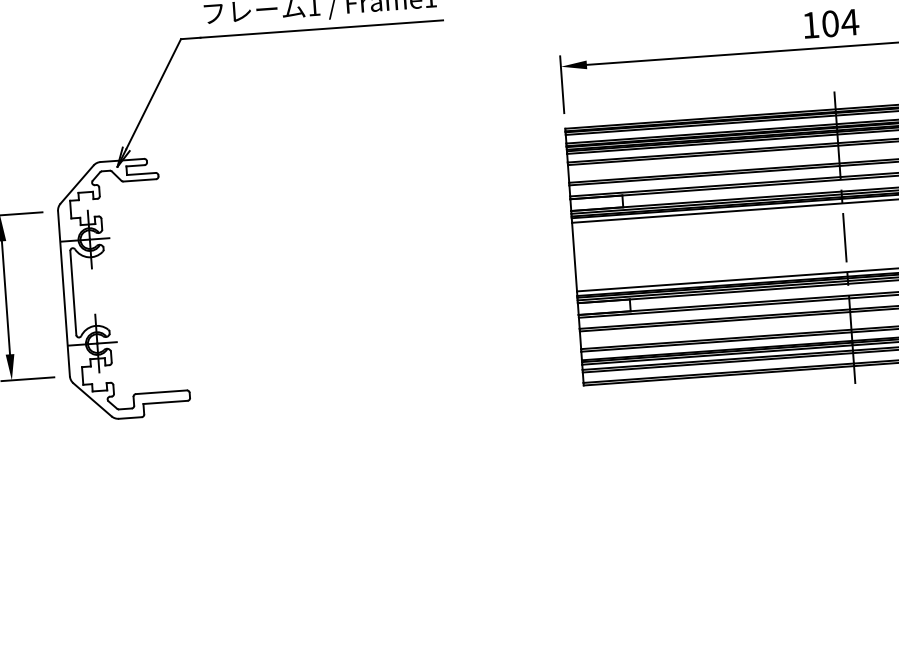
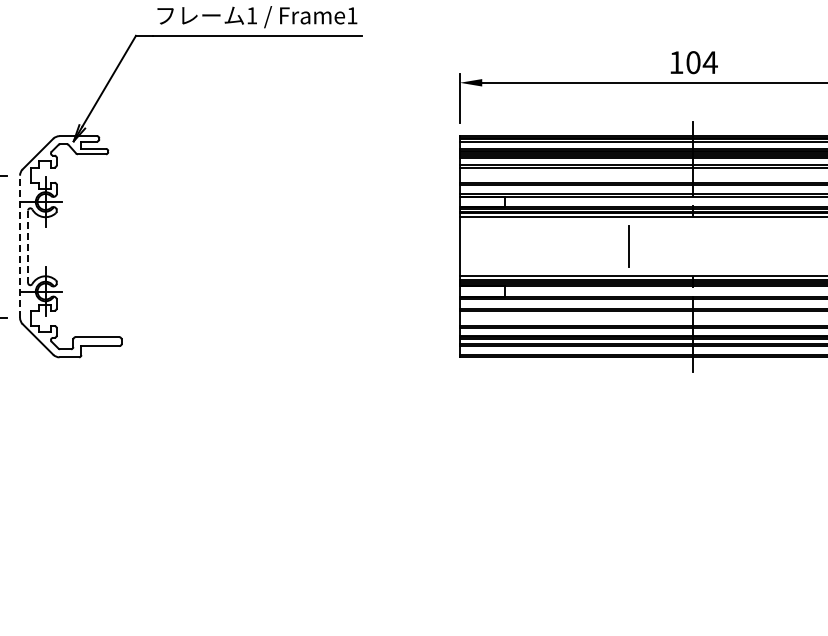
line: (844, 237) -> (628, 246), moved
line: (64, 293) -> (20, 246), solid -> dashed
line: (73, 293) -> (28, 247), solid -> dashed

